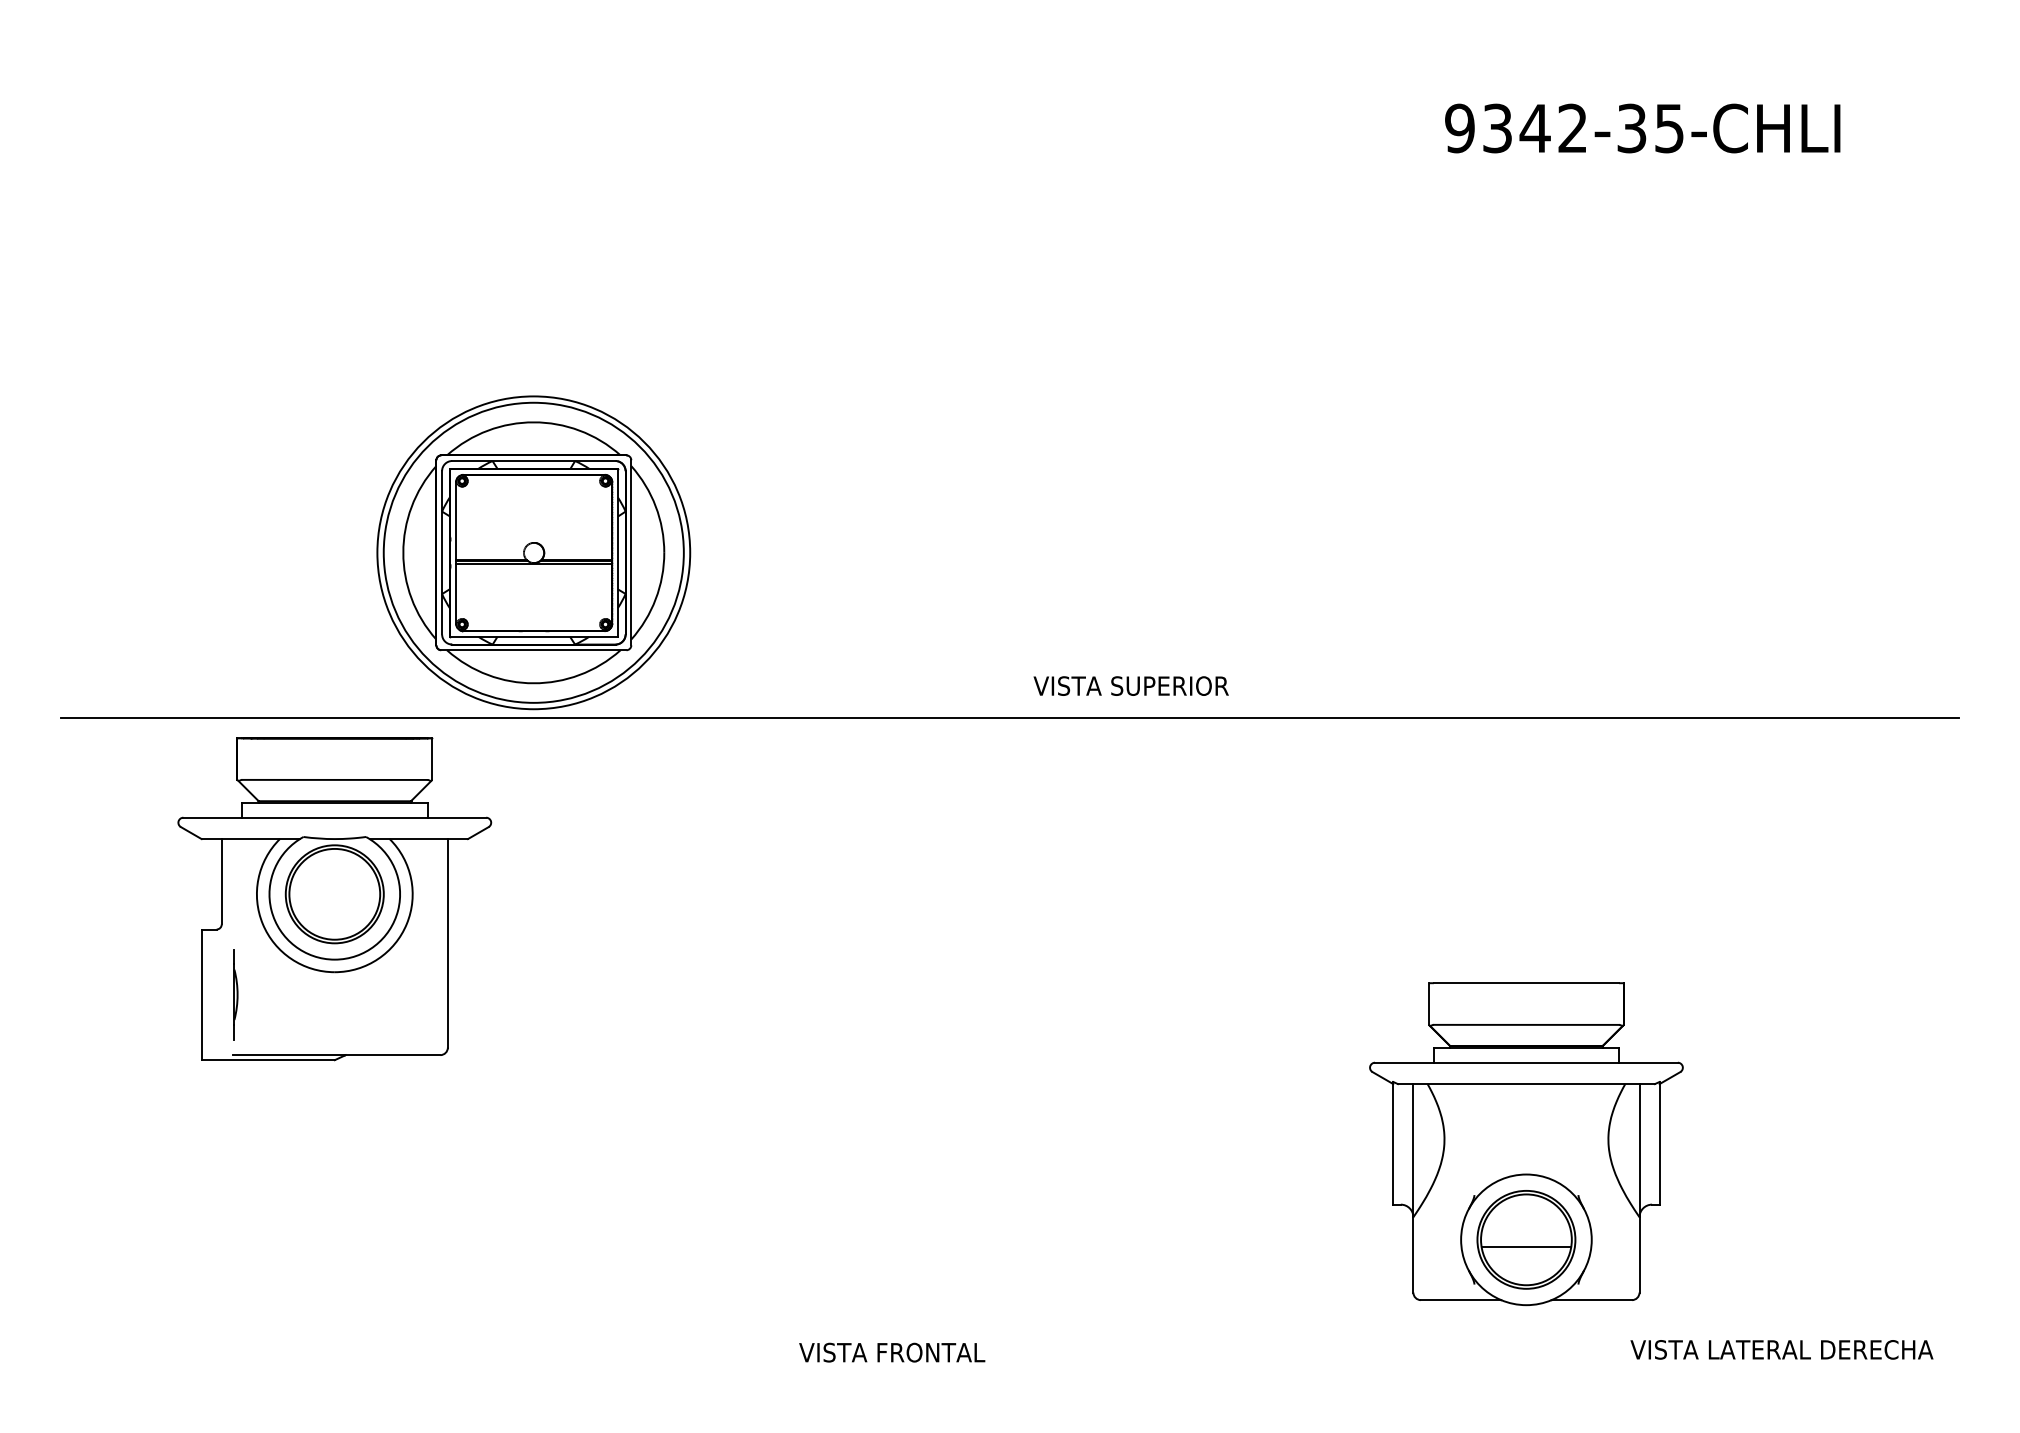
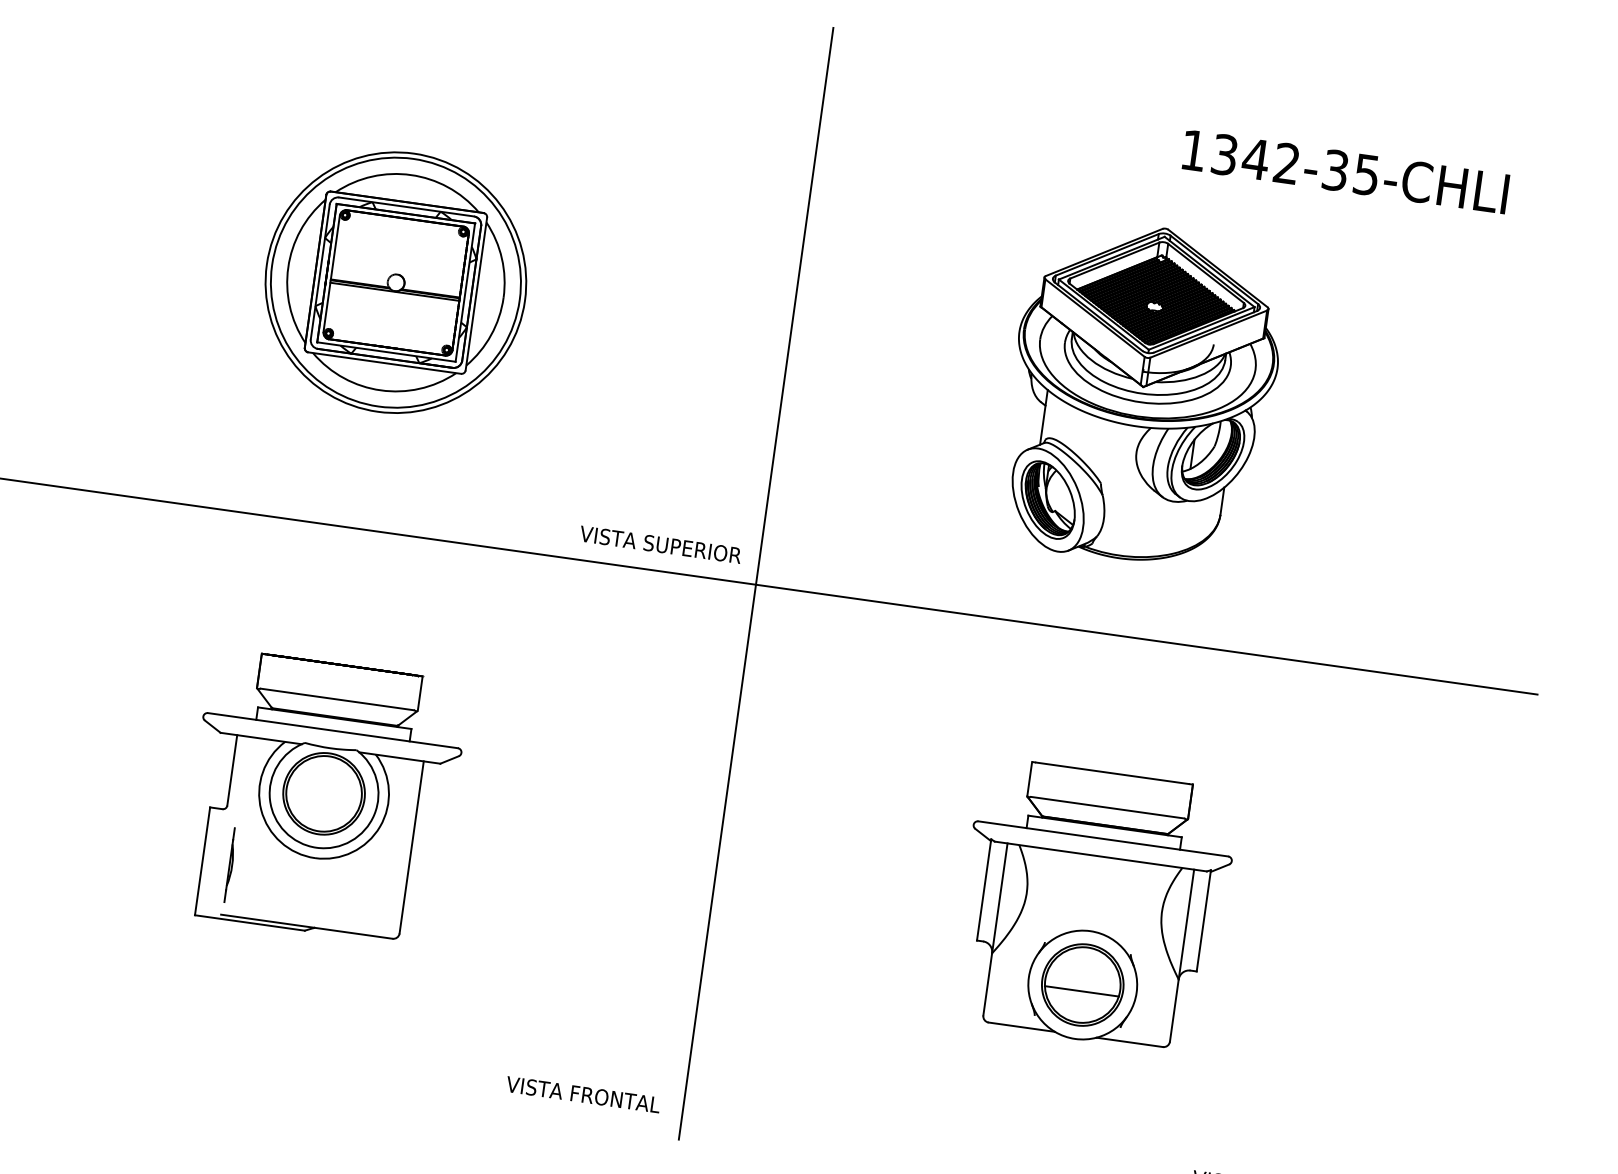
text: (1459, 128) -> (1193, 150), 9342-35-CHLI -> 1342-35-CHLI
part: (1439, 426) -> (1142, 394), added
part: (533, 552) -> (395, 282), moved
text: (1130, 685) -> (660, 544), moved
line: (1012, 716) -> (756, 583), added
part: (334, 899) -> (323, 798), moved
part: (1526, 1144) -> (1093, 906), moved

